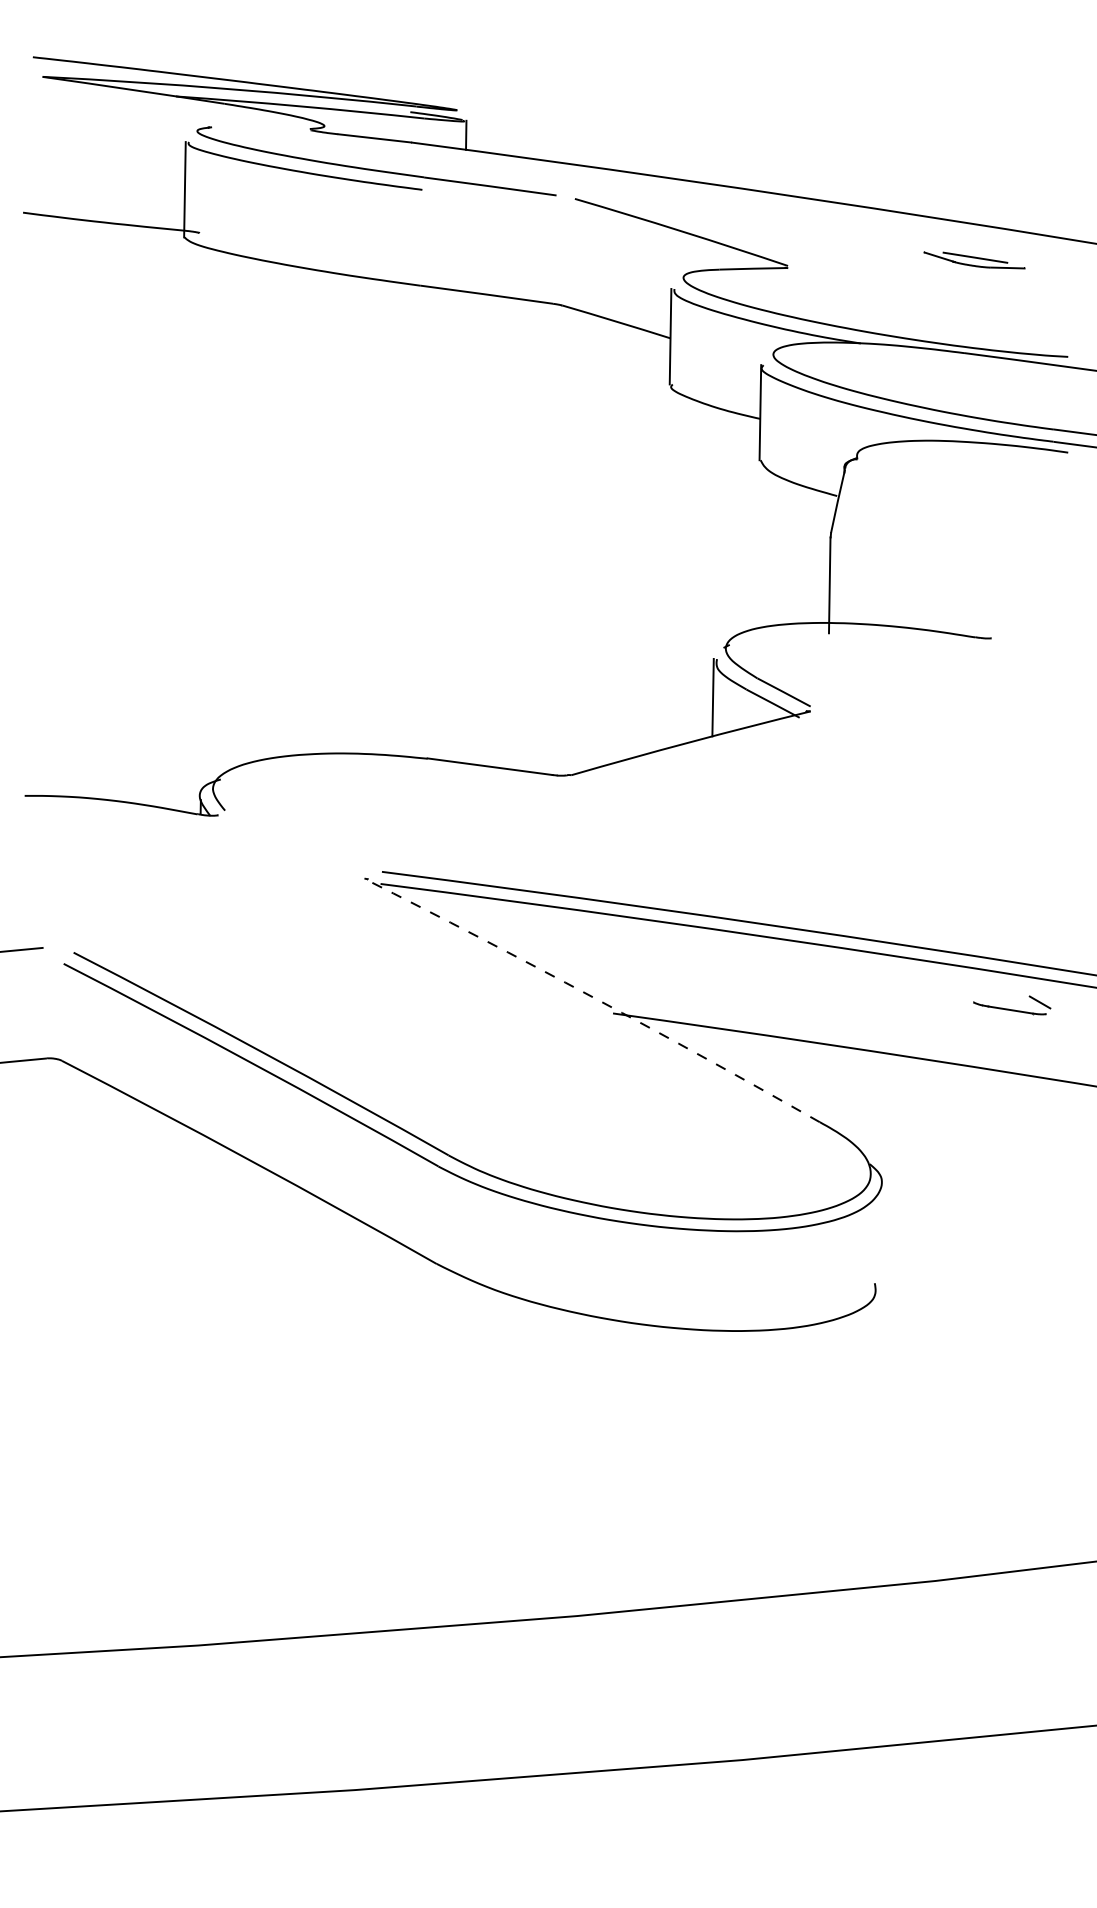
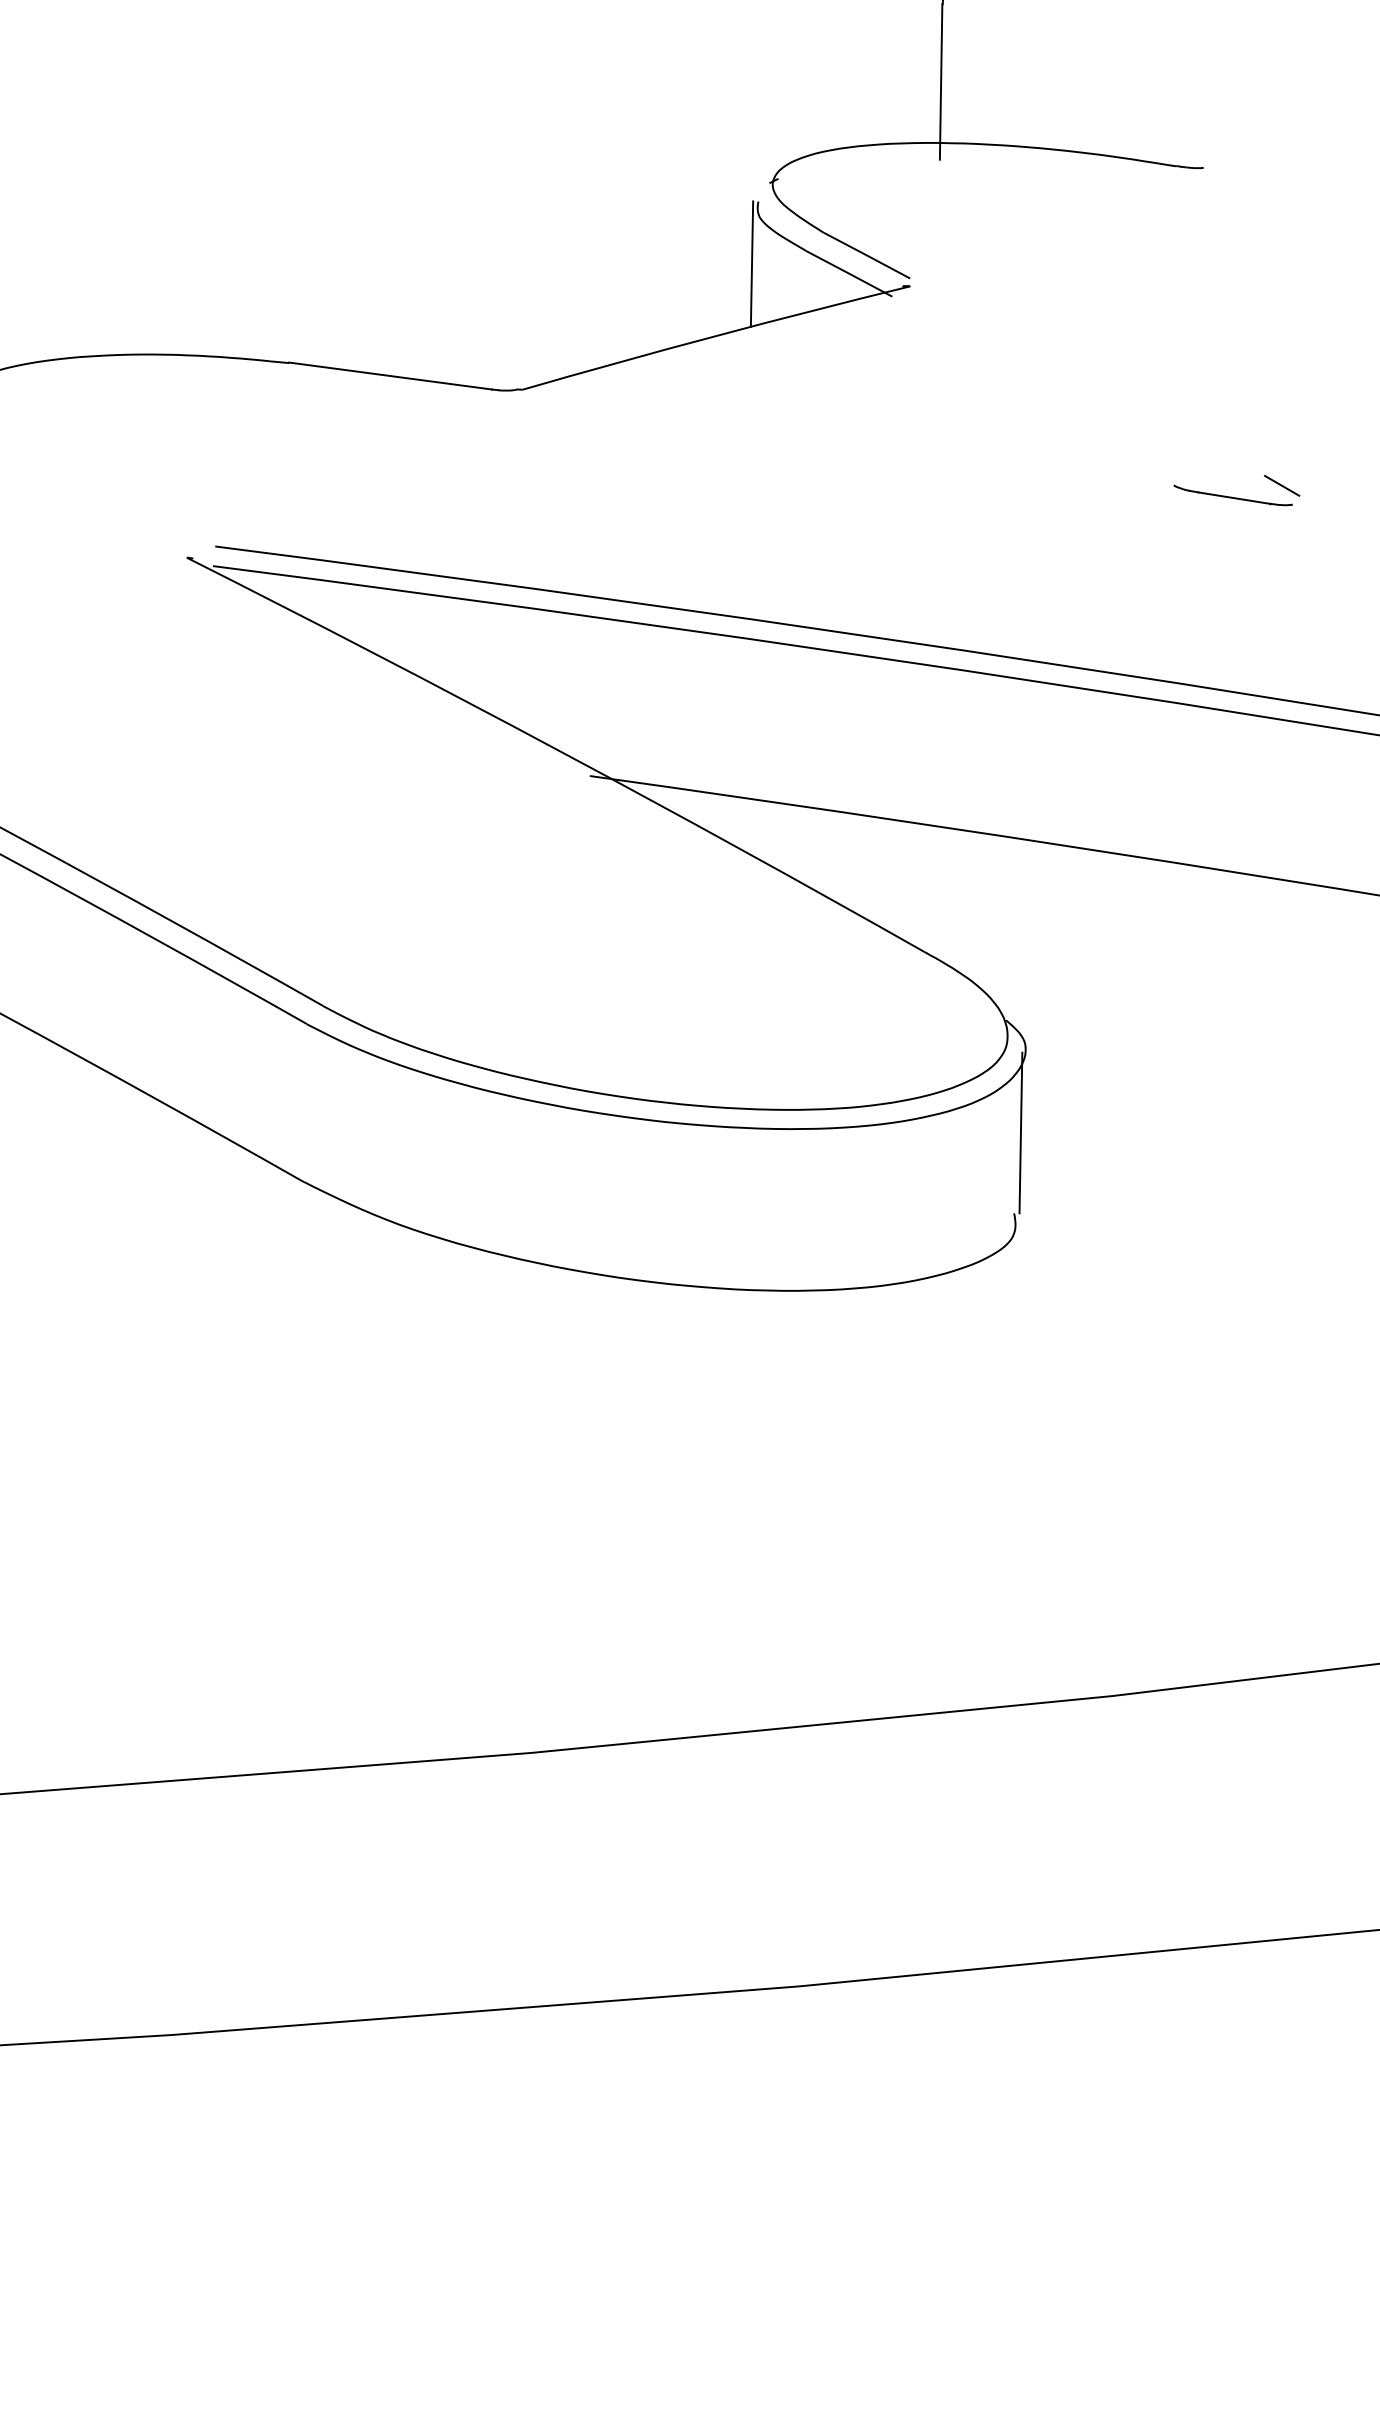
arc: (593, 997) -> (558, 750), dashed -> solid
part: (1012, 1005) -> (1237, 490), moved
line: (878, 1233) -> (1020, 1132), added

